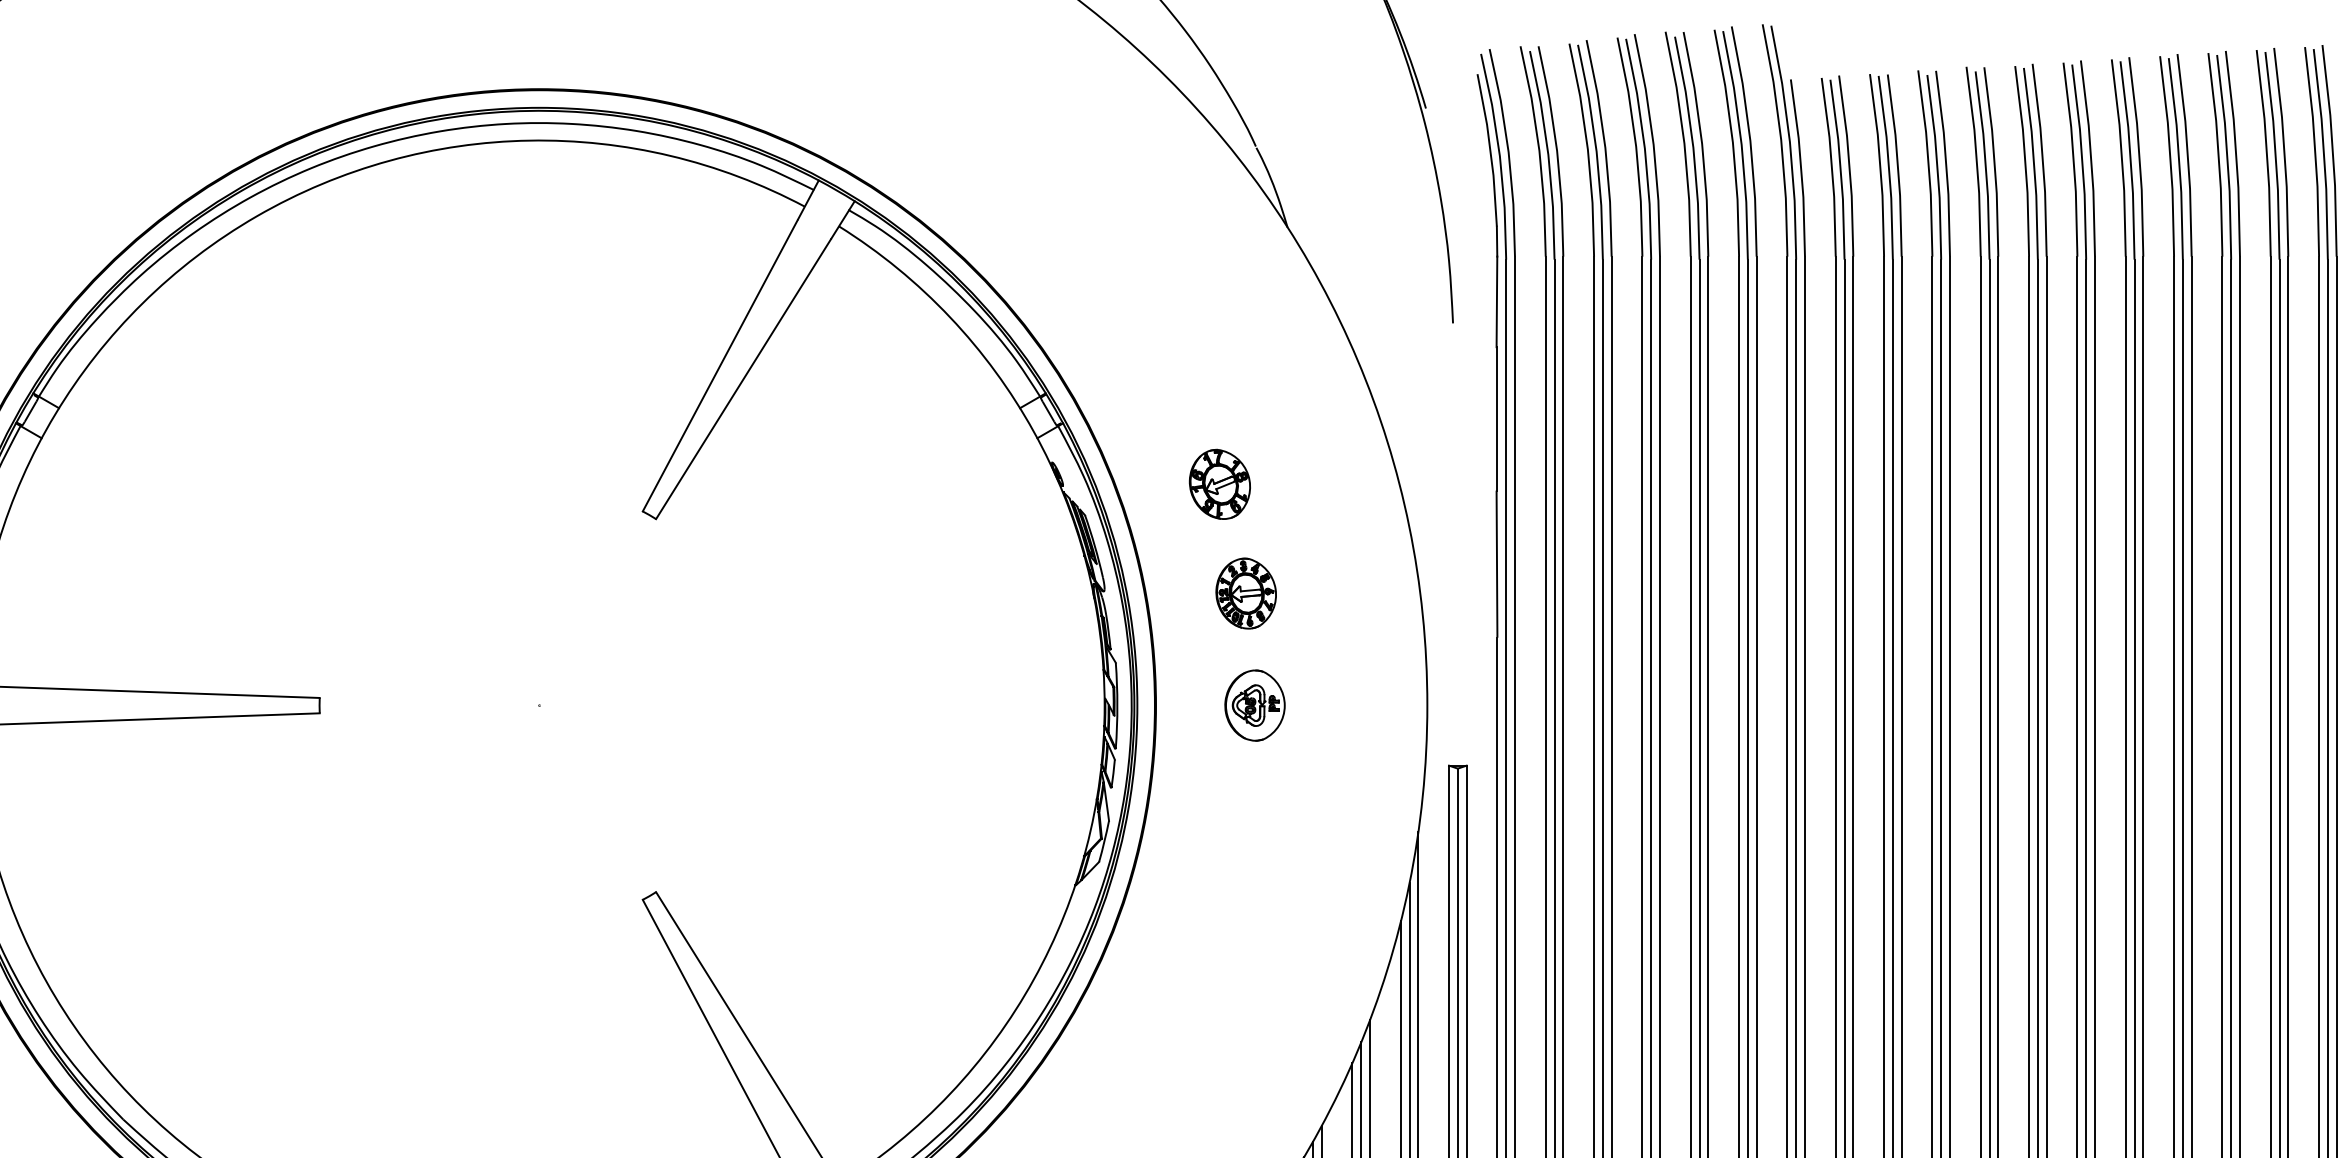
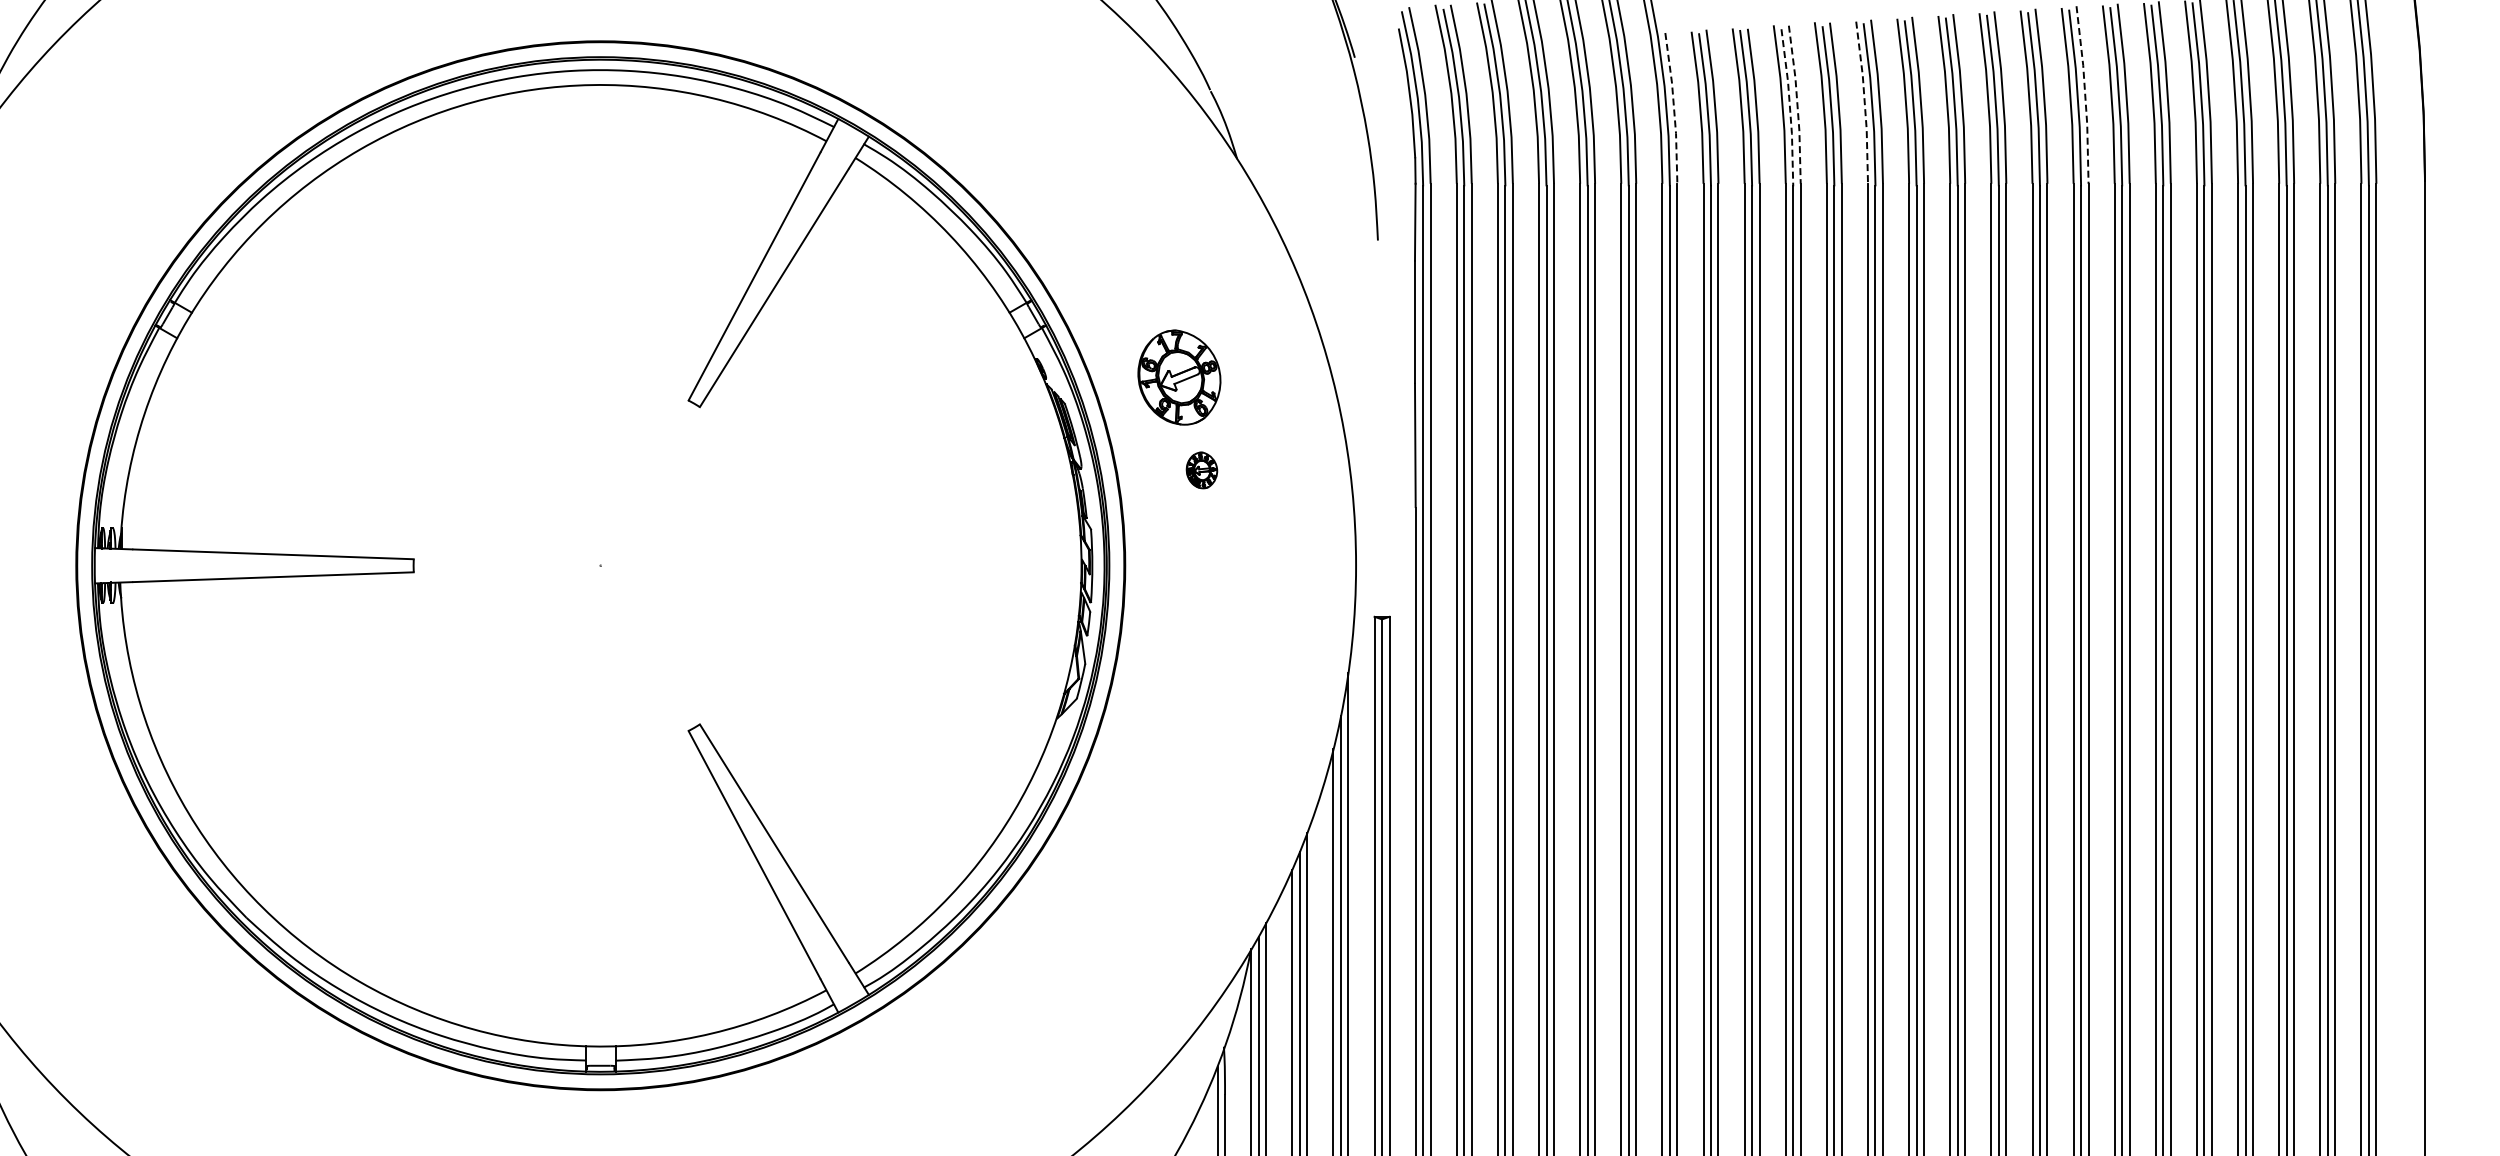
line: (2284, 151) -> (2085, 94), solid -> dashed
line: (2024, 162) -> (1864, 103), solid -> dashed
line: (1946, 164) -> (1797, 105), solid -> dashed
line: (1801, 168) -> (1674, 108), solid -> dashed
line: (1937, 168) -> (1790, 108), solid -> dashed
part: (1219, 484) -> (1179, 377), size x1.6
part: (1245, 593) -> (1201, 470), size x0.6
part: (1255, 705) -> (1209, 565), removed

